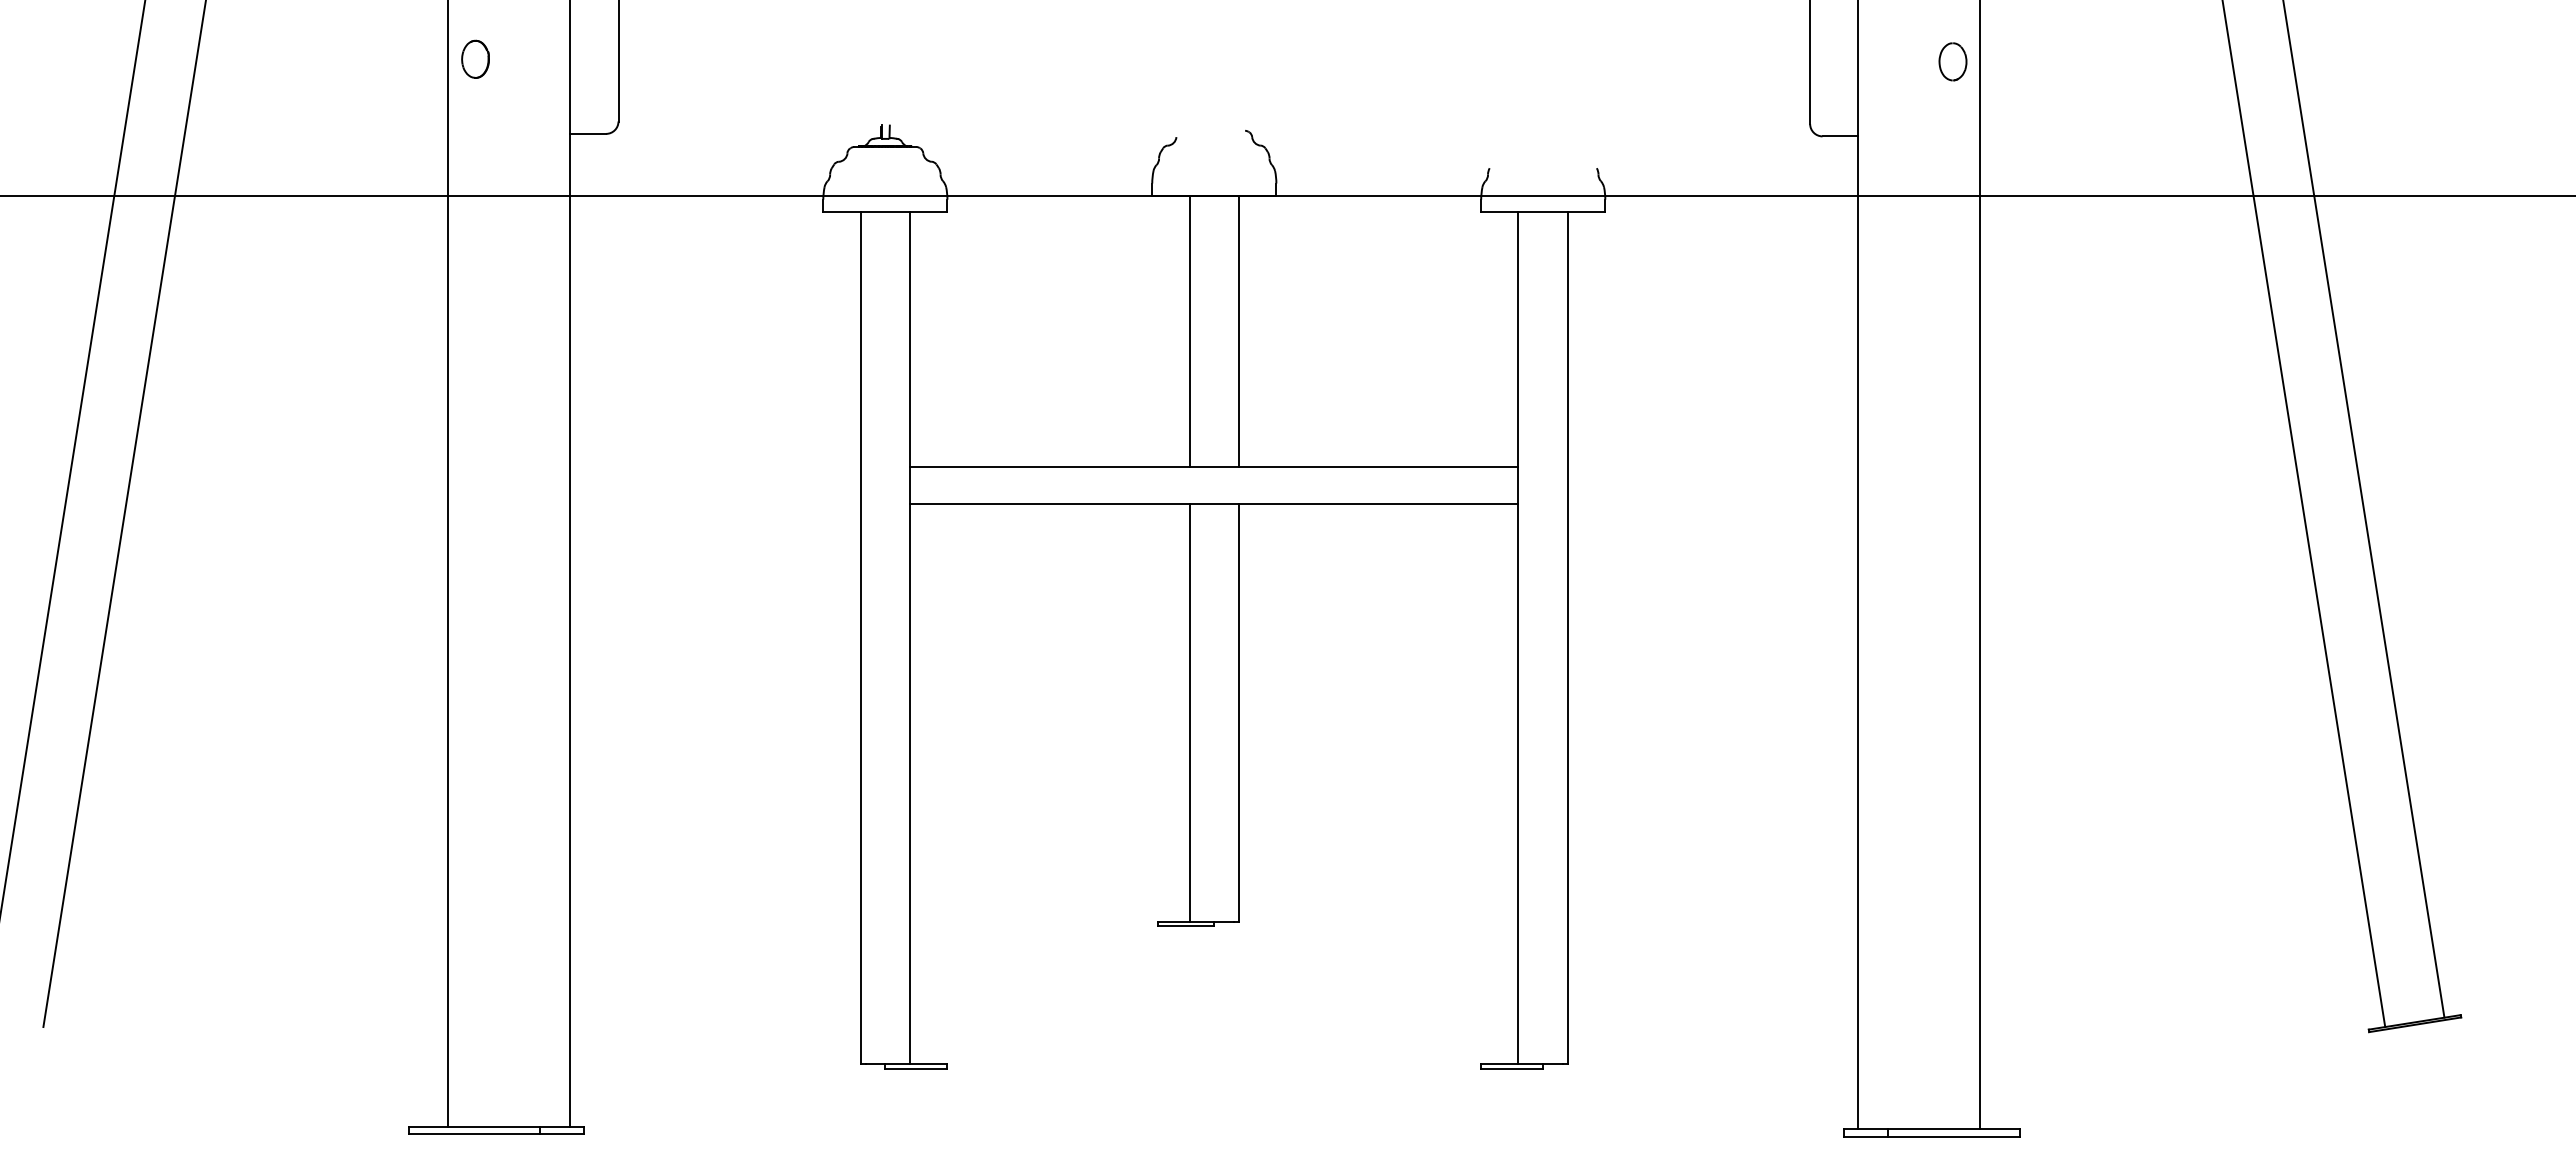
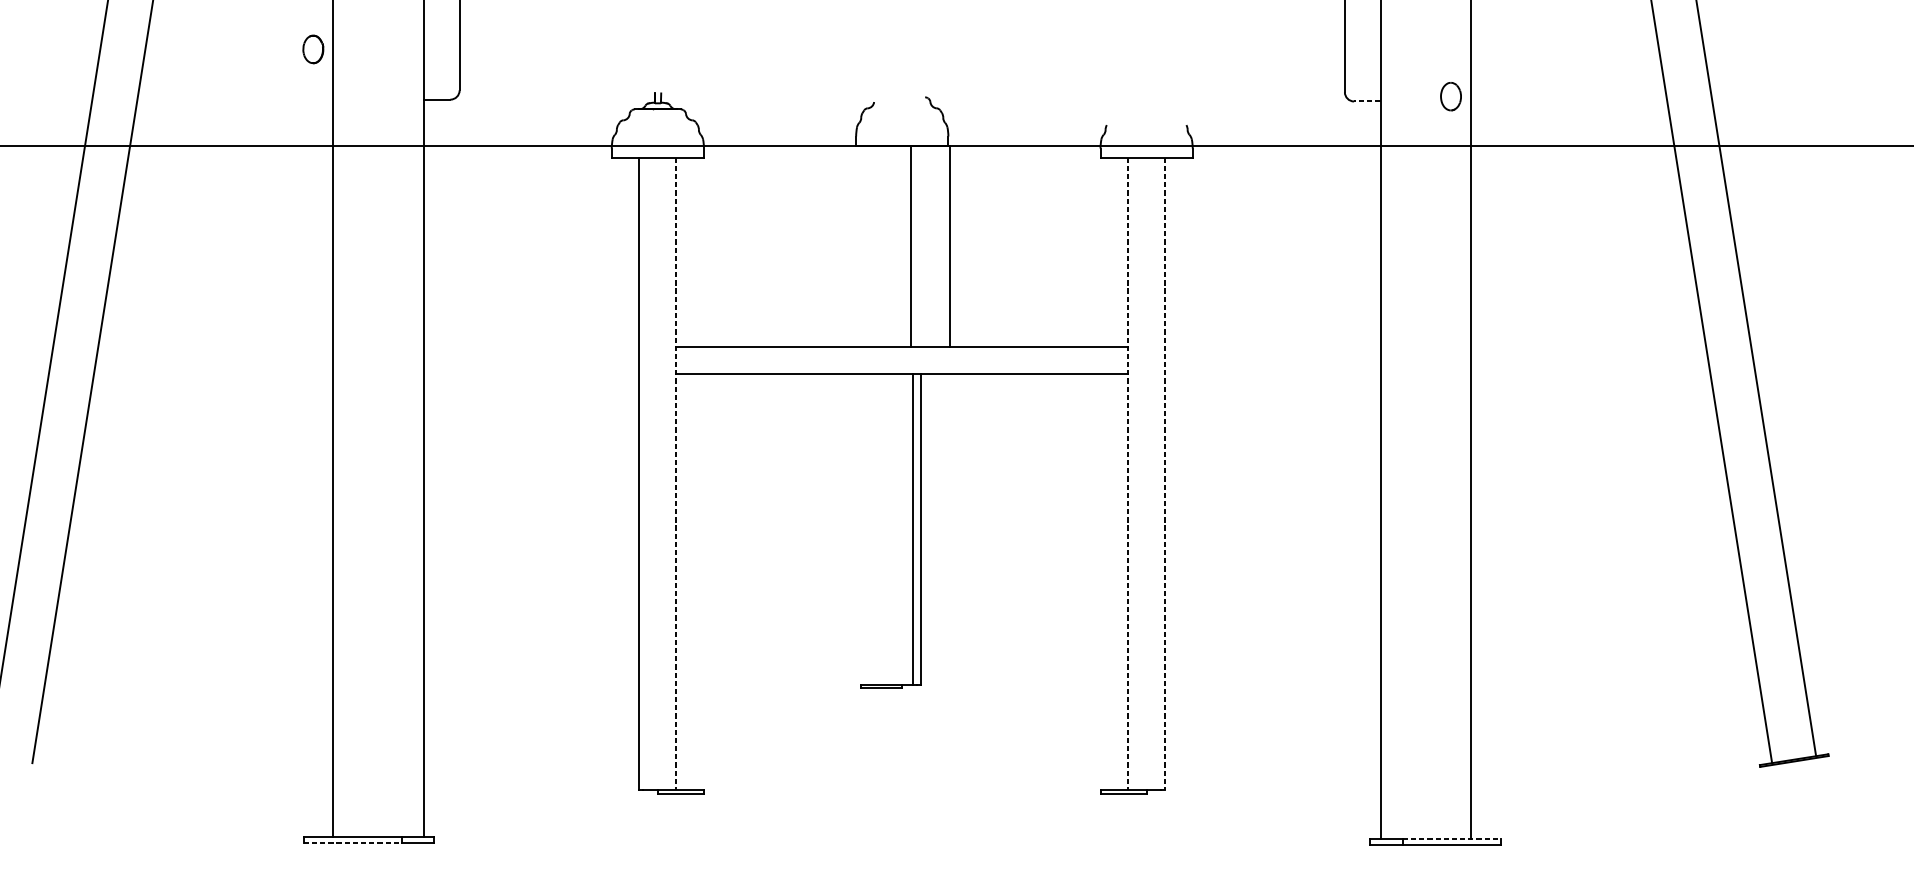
part: (475, 58) -> (313, 48), moved
part: (1952, 61) -> (1450, 96), moved
line: (1840, 136) -> (1367, 101), solid -> dashed
line: (1189, 330) -> (911, 245), moved
line: (1239, 330) -> (949, 245), moved
line: (910, 637) -> (676, 473), solid -> dashed
line: (1518, 637) -> (1128, 473), solid -> dashed
line: (1568, 637) -> (1165, 473), solid -> dashed
line: (1189, 712) -> (912, 529), moved
line: (1954, 1129) -> (1452, 839), solid -> dashed
line: (474, 1134) -> (352, 842), solid -> dashed

